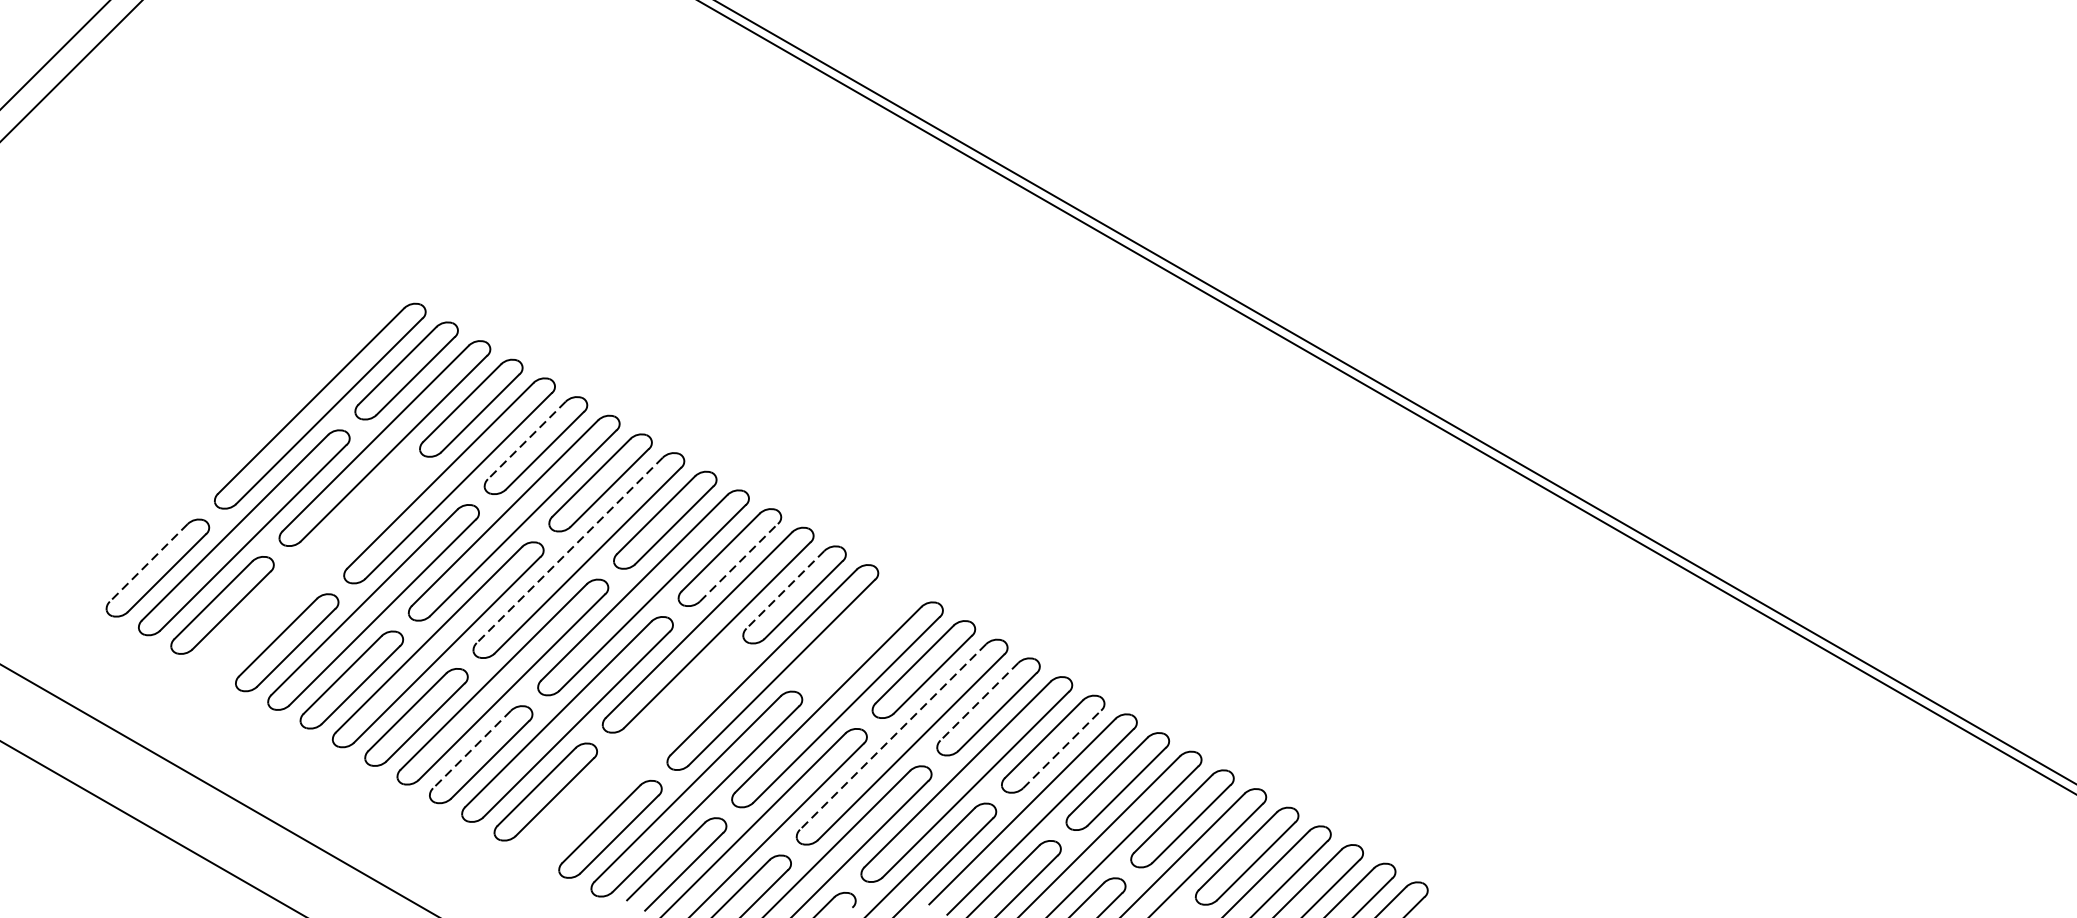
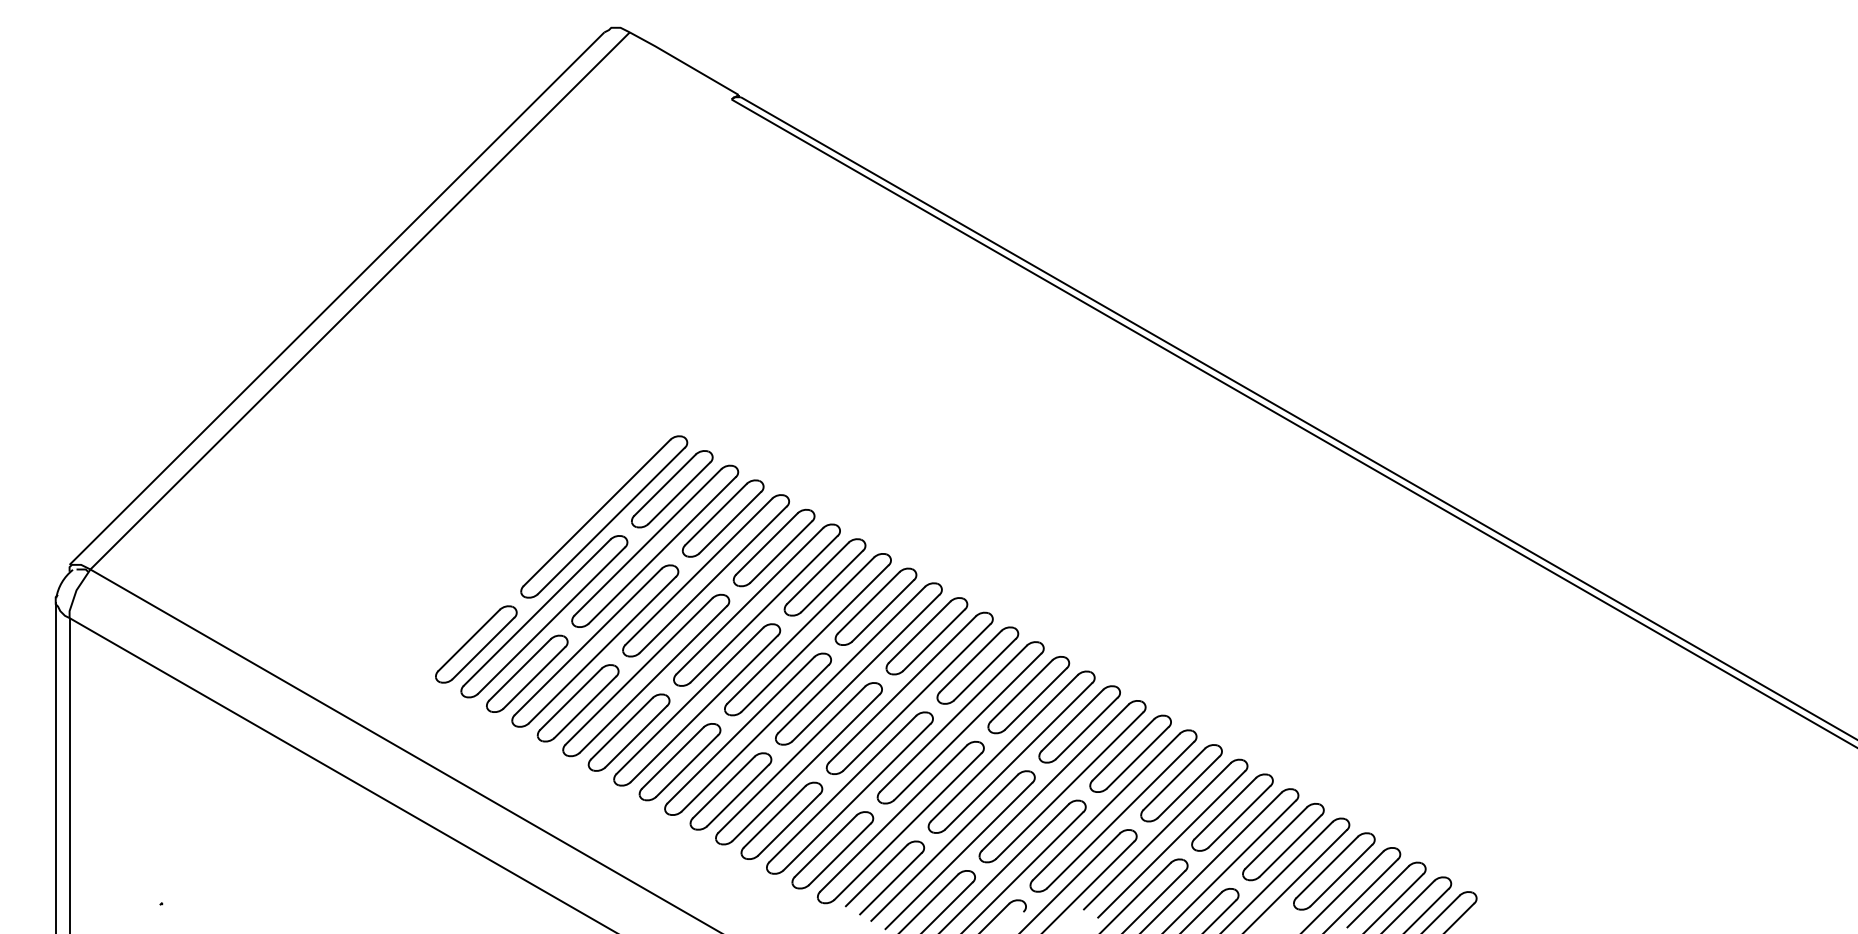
line: (526, 441) -> (766, 544), dashed -> solid
line: (569, 550) -> (800, 630), dashed -> solid
line: (147, 563) -> (468, 640), dashed -> solid
line: (739, 563) -> (934, 640), dashed -> solid
part: (309, 569) -> (595, 645), added
line: (785, 589) -> (970, 661), dashed -> solid
part: (858, 632) -> (1028, 695), added
line: (979, 702) -> (1123, 750), dashed -> solid
line: (893, 736) -> (1055, 777), dashed -> solid
line: (471, 749) -> (723, 787), dashed -> solid
line: (1061, 749) -> (1188, 787), dashed -> solid
part: (631, 755) -> (849, 792), added

